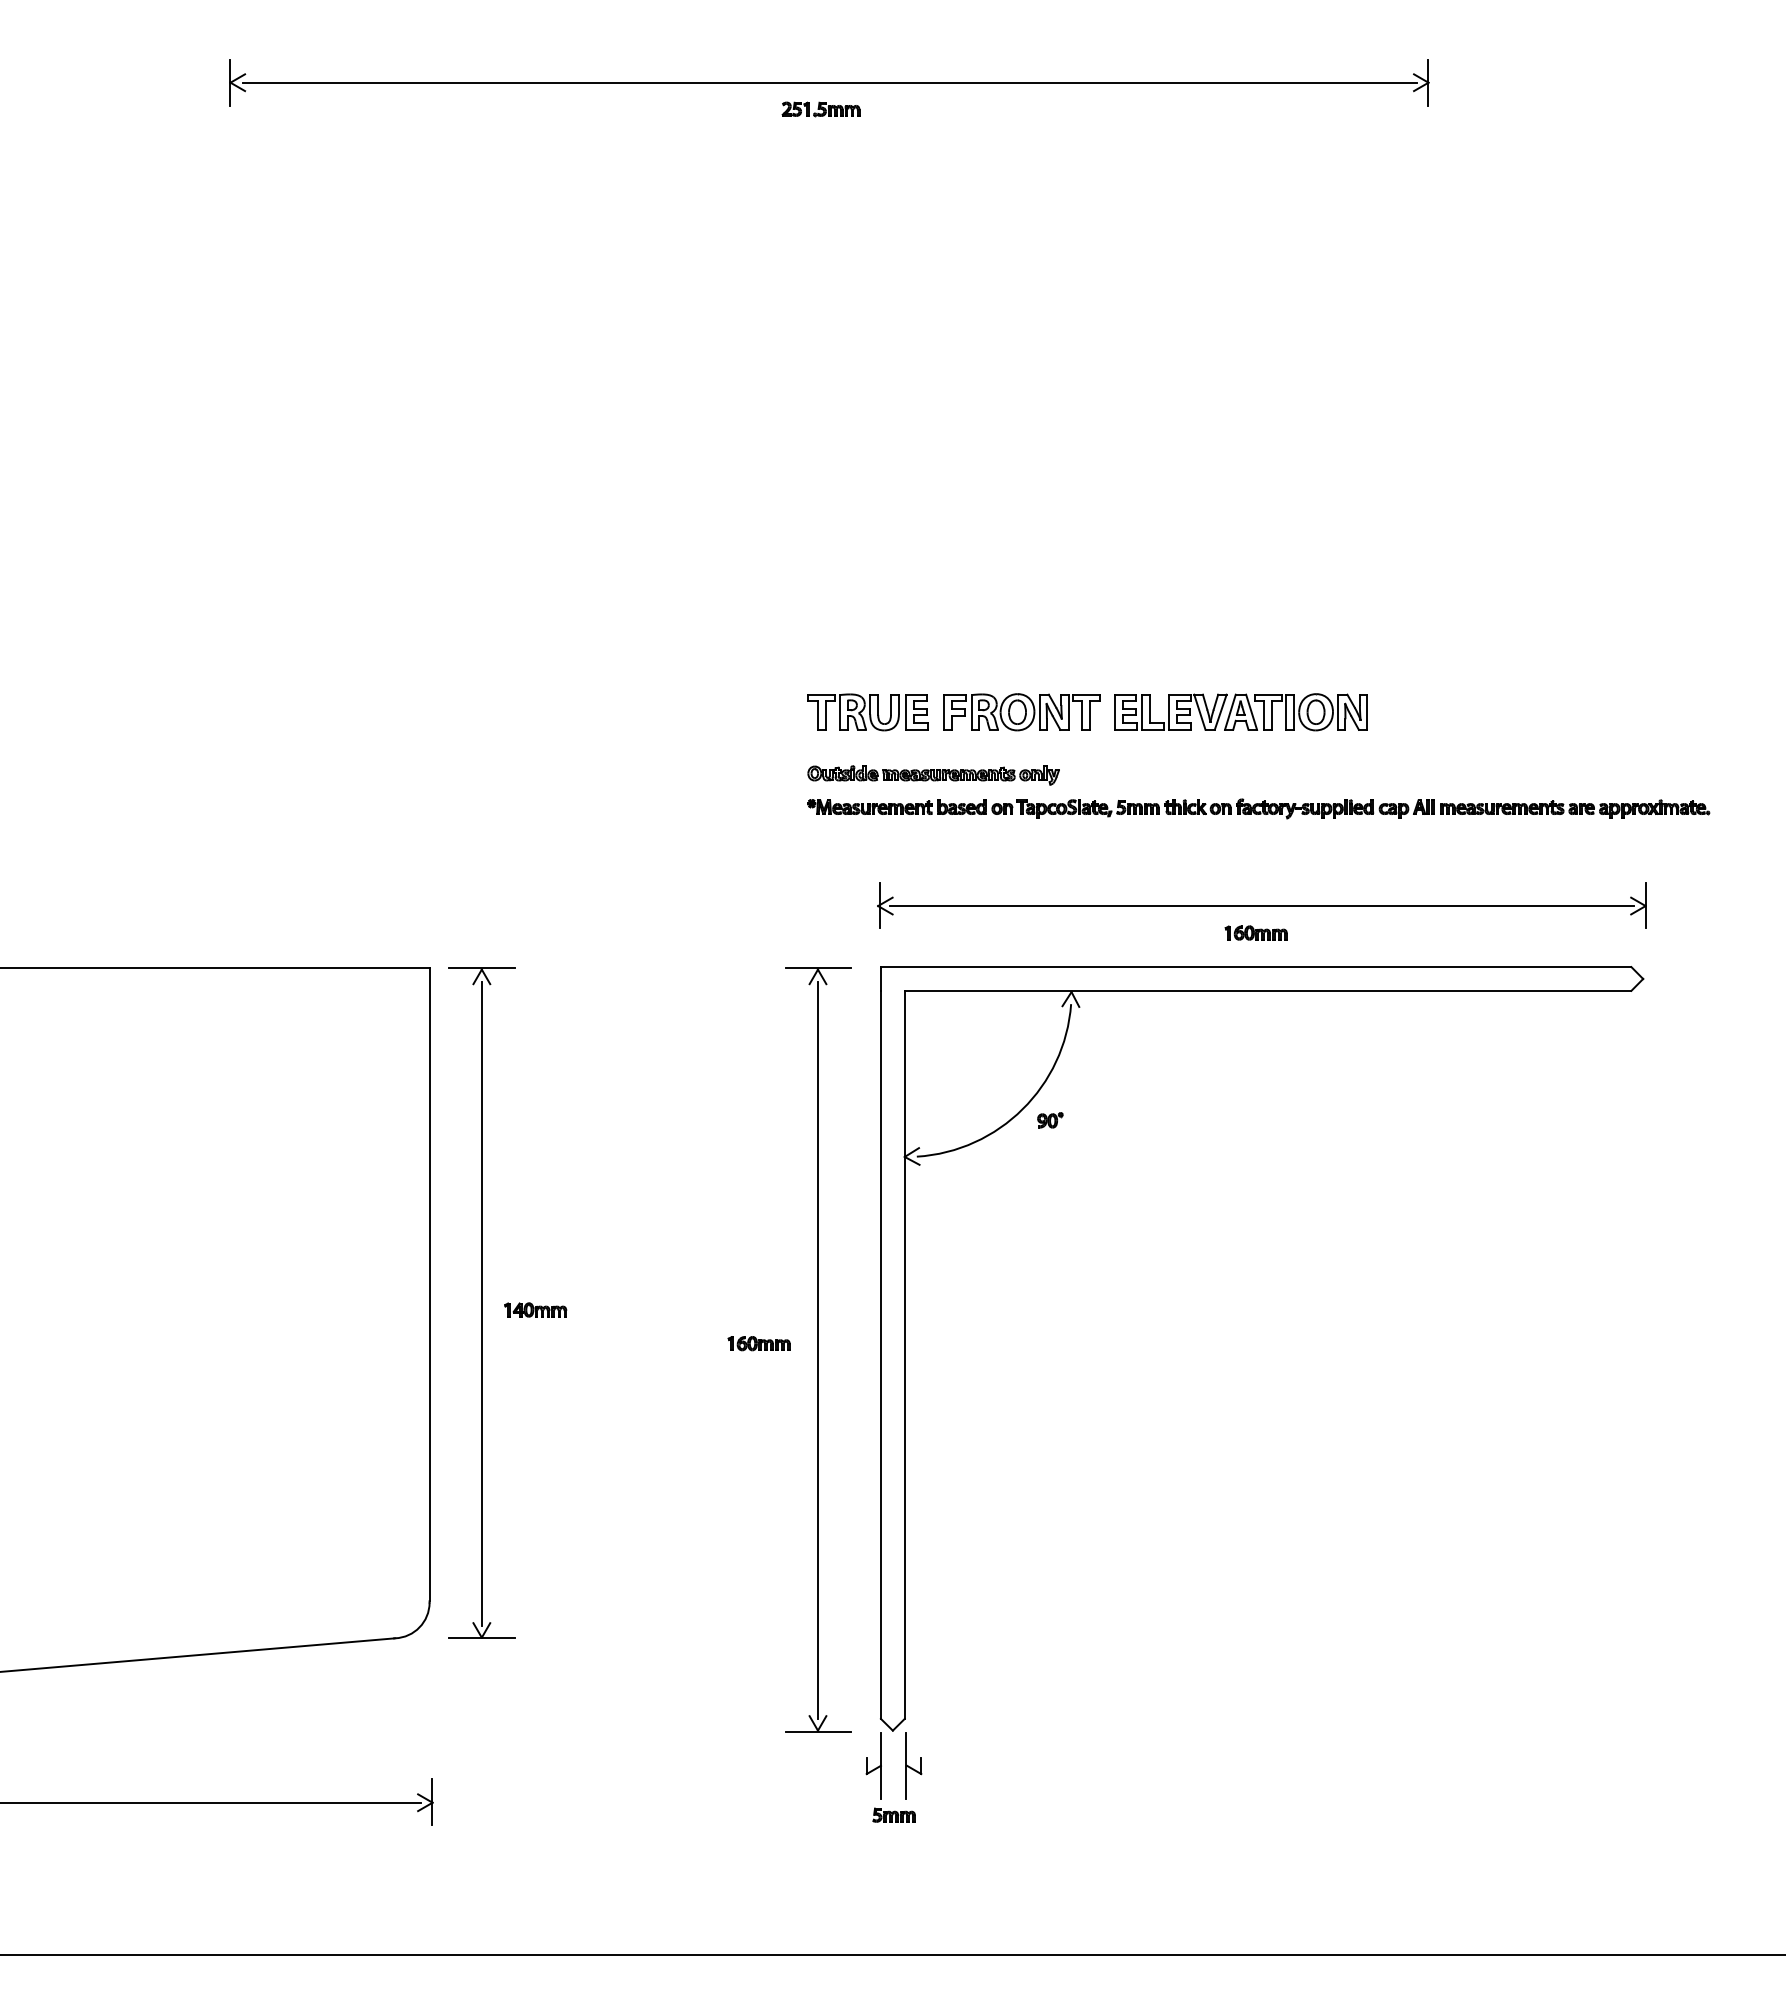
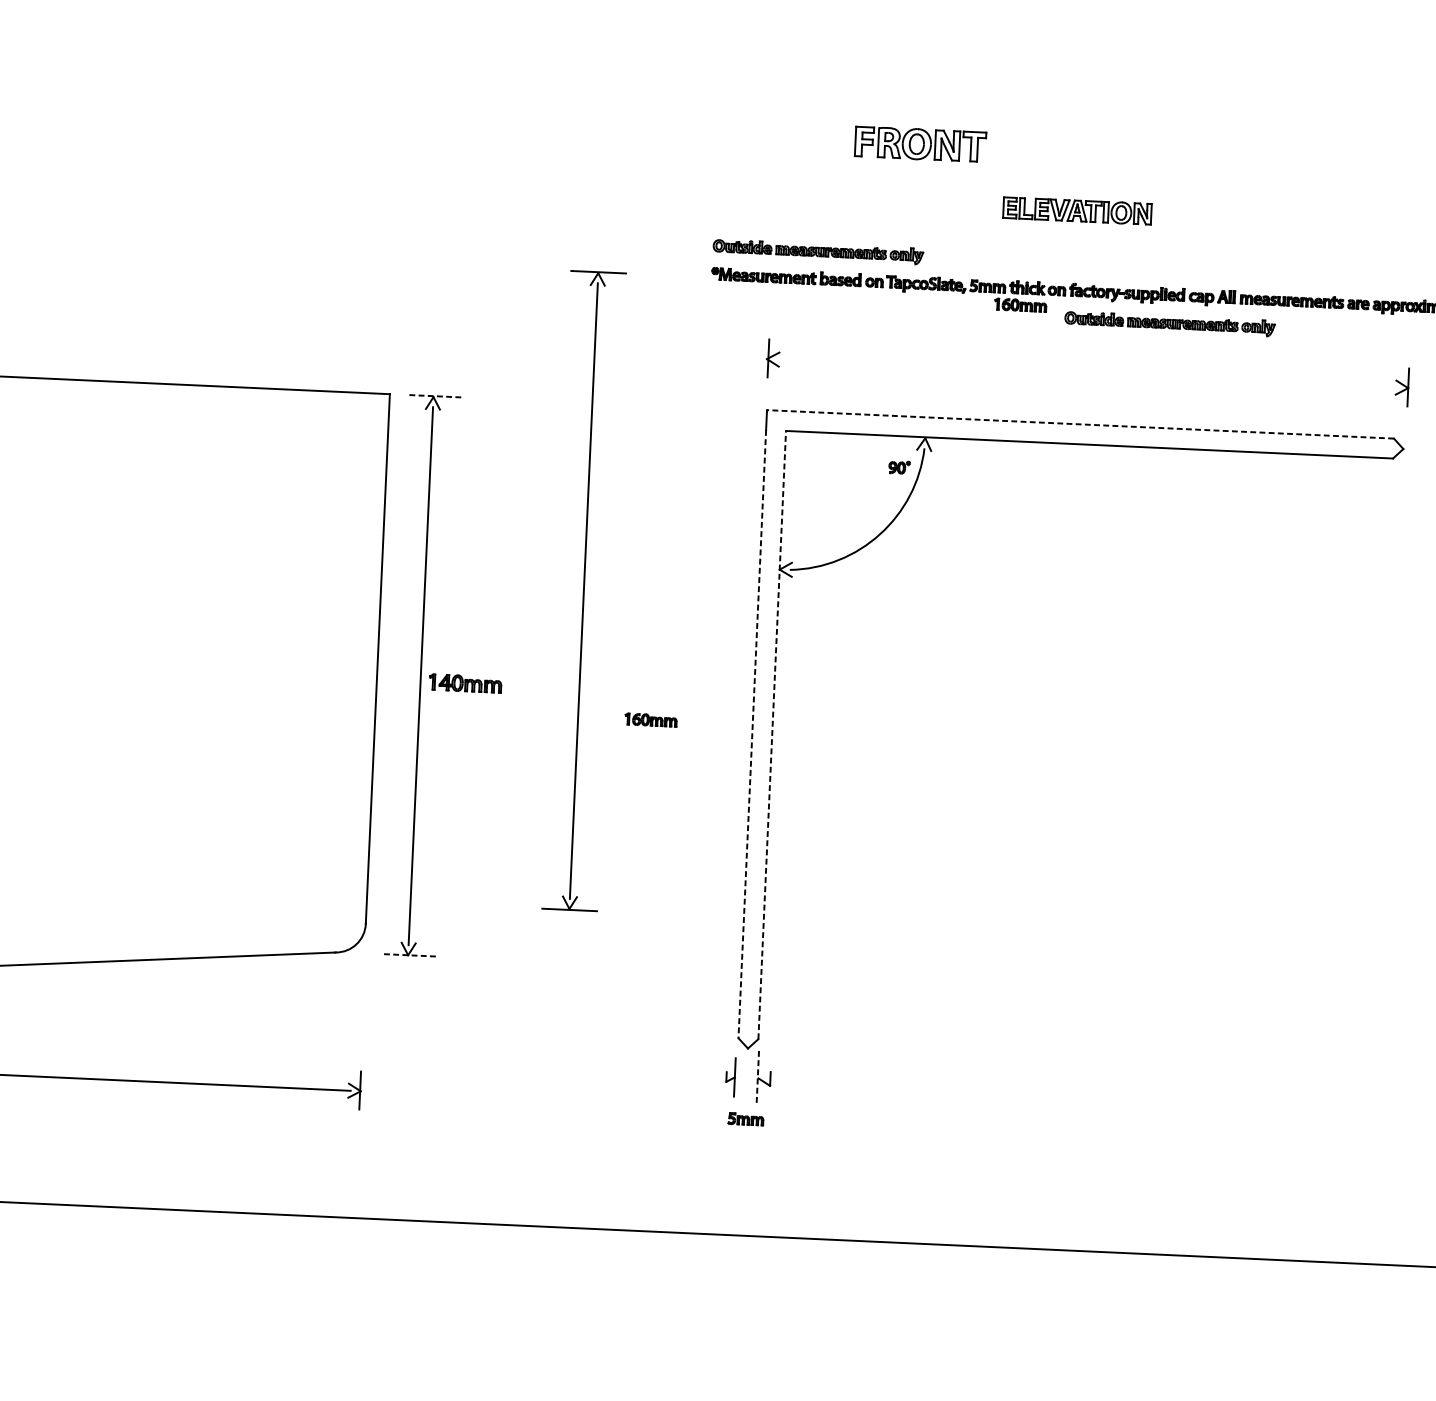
part: (867, 712) -> (765, 196), removed
part: (1021, 712) -> (920, 144), moved
part: (1240, 712) -> (1077, 211), size x0.7
part: (1357, 842) -> (1169, 324), added
line: (1261, 906) -> (1087, 373), removed
part: (1255, 932) -> (1020, 304), moved
line: (1255, 967) -> (1079, 424), solid -> dashed
line: (482, 968) -> (434, 396), solid -> dashed
part: (1050, 1120) -> (899, 467), moved
part: (535, 1309) -> (465, 683), size x1.4
part: (818, 1349) -> (584, 590), moved
line: (904, 1354) -> (772, 734), solid -> dashed
line: (880, 1355) -> (751, 734), solid -> dashed
line: (482, 1637) -> (408, 955), solid -> dashed
part: (873, 1765) -> (730, 1076), size x0.7
line: (906, 1765) -> (758, 1078), solid -> dashed

